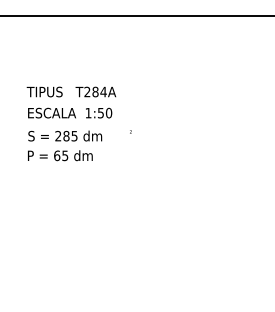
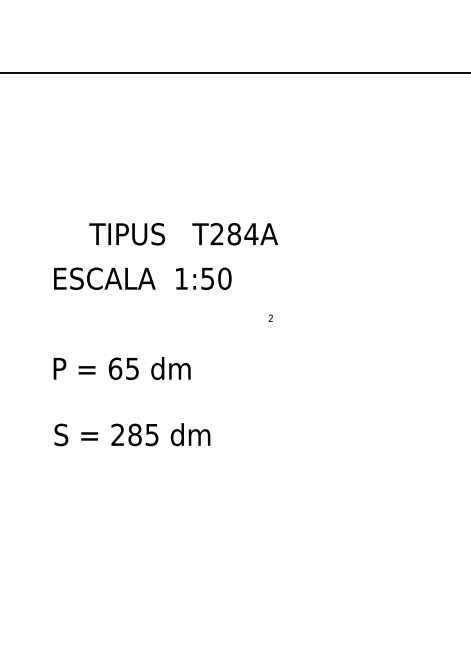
text: (71, 91) -> (183, 233), moved
text: (65, 135) -> (132, 433), moved

